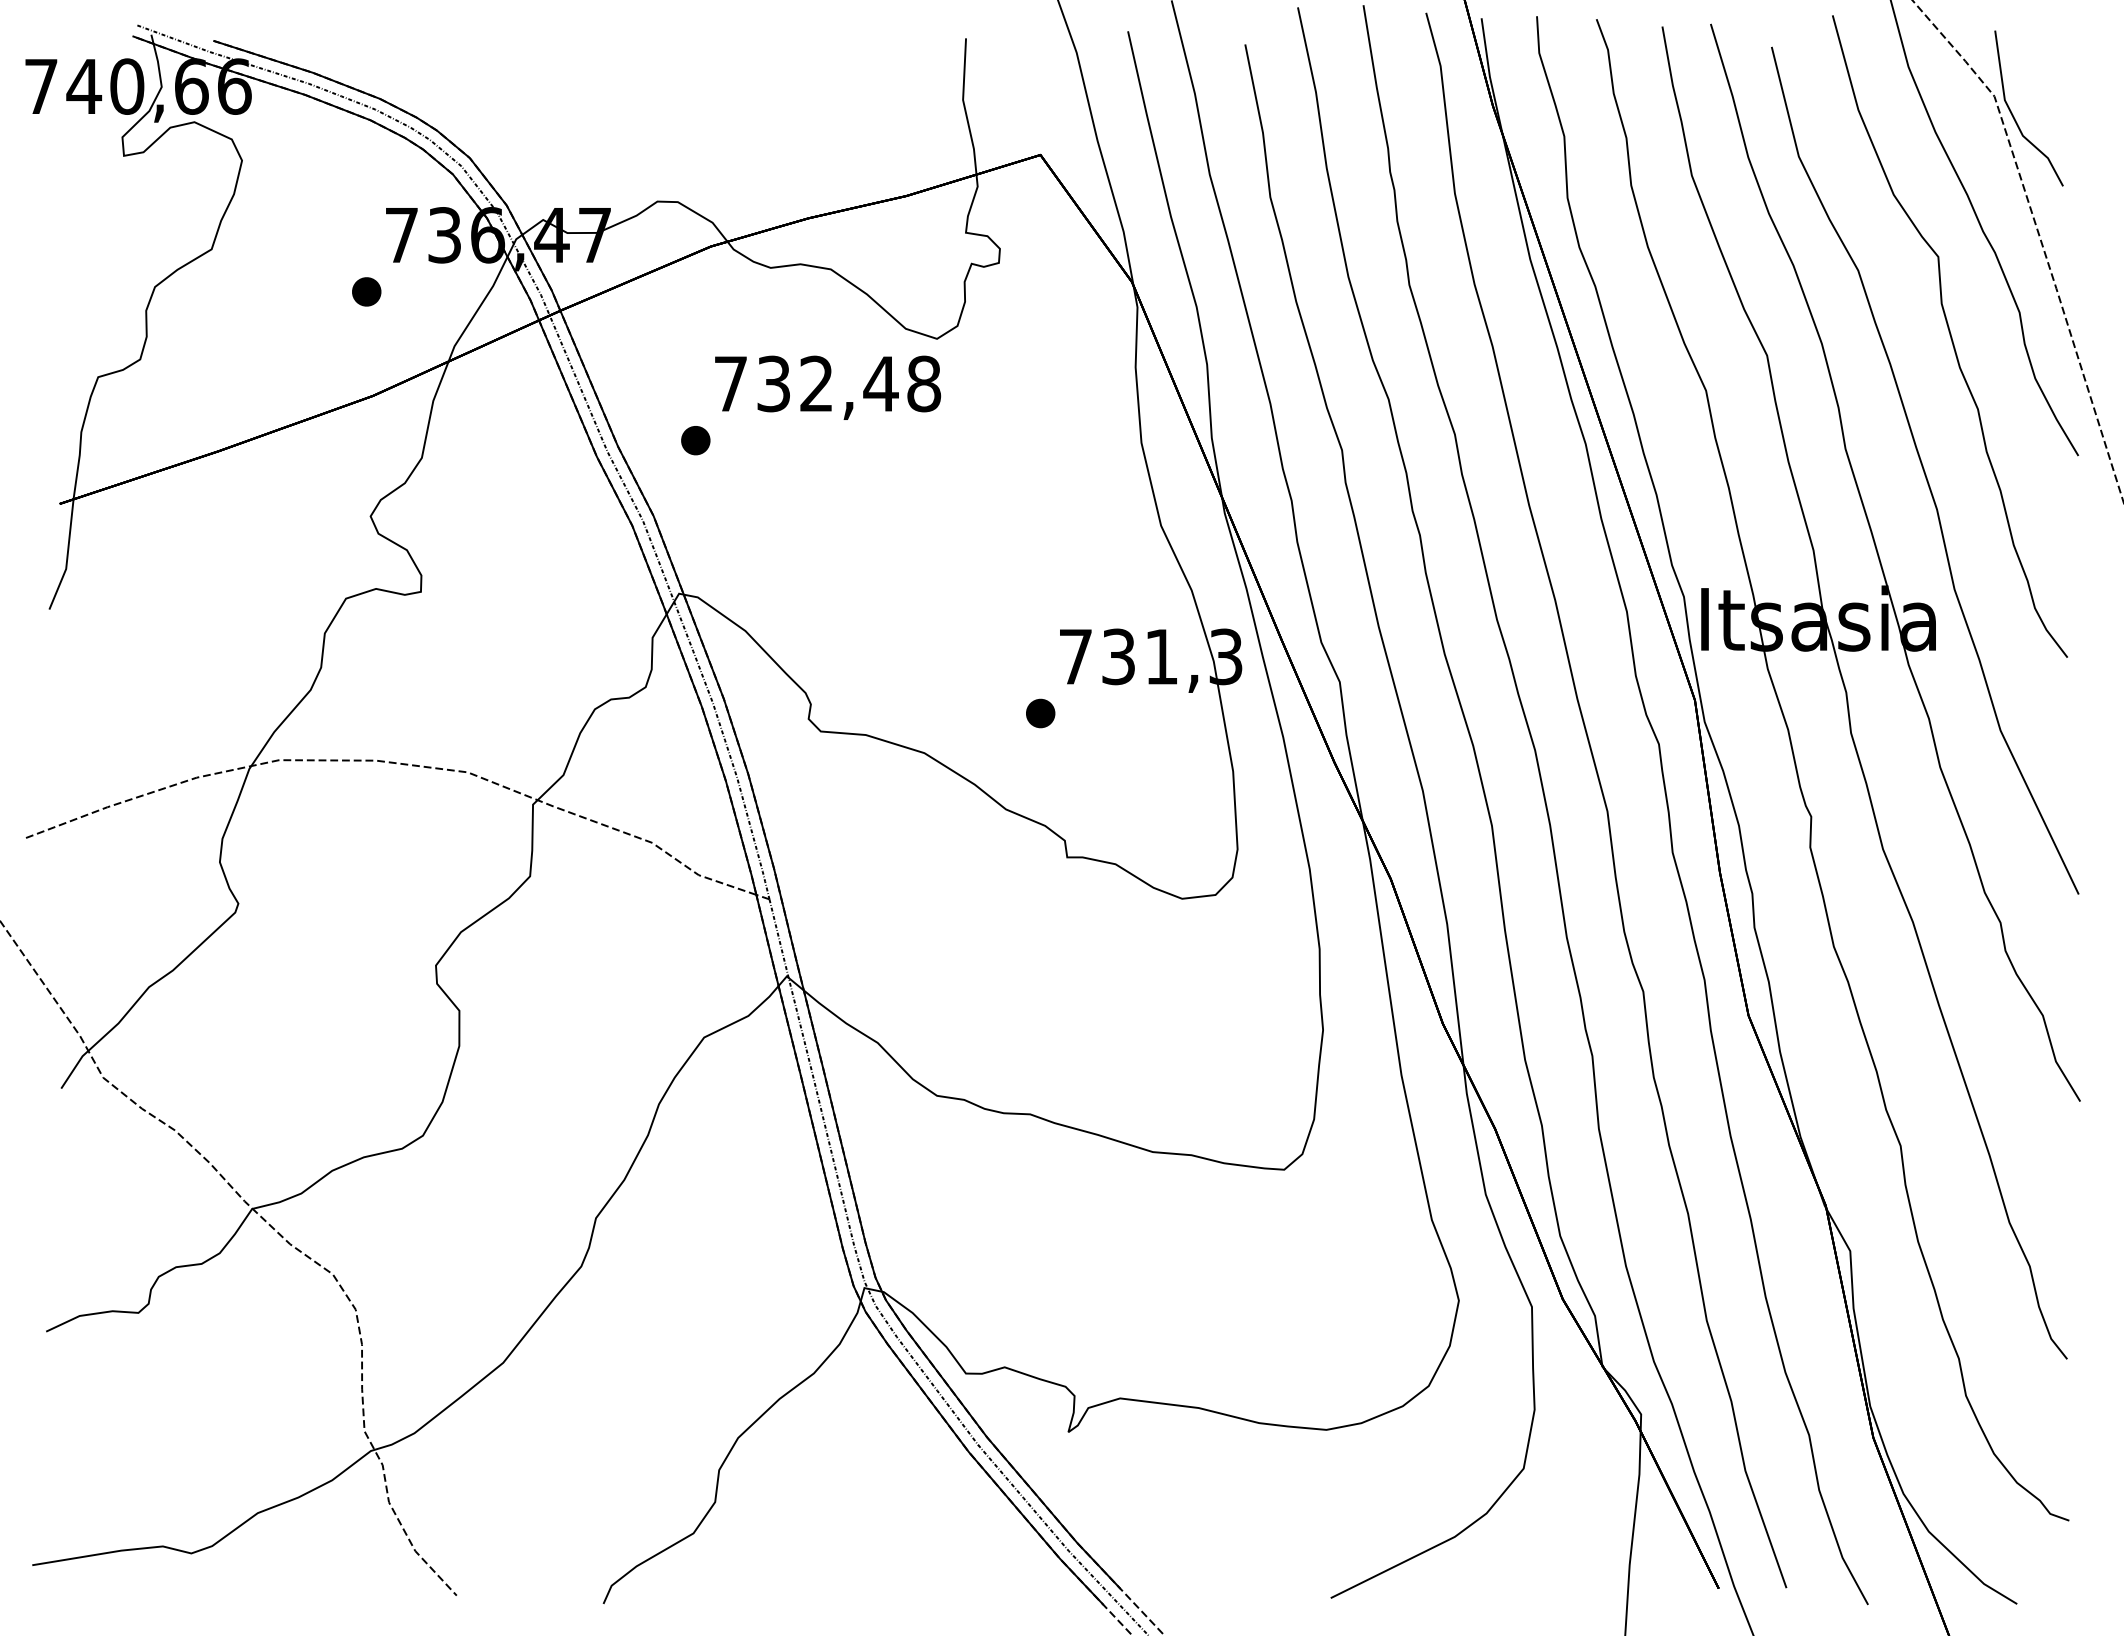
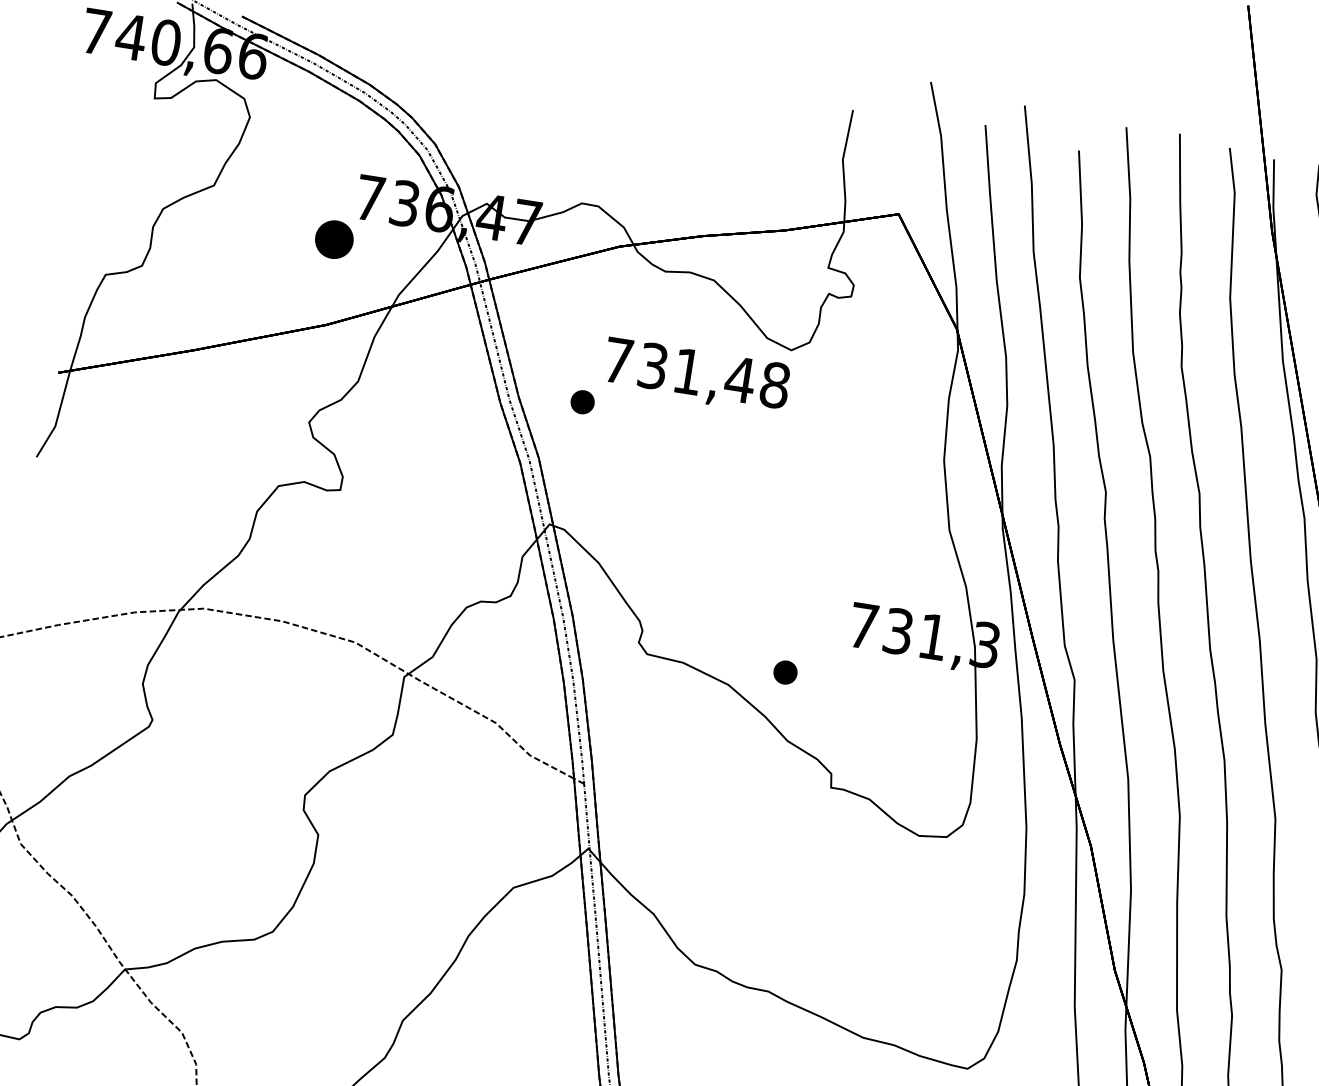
part: (366, 291) -> (334, 239), size x1.6
text: (816, 383) -> (687, 371), 732,48 -> 731,48
part: (1040, 713) -> (785, 672), moved

